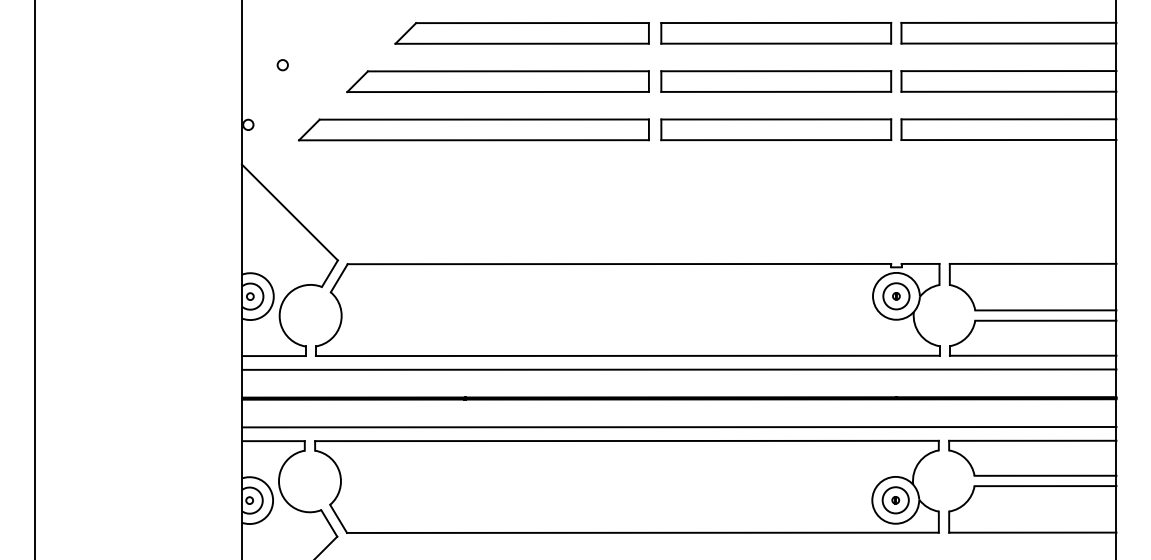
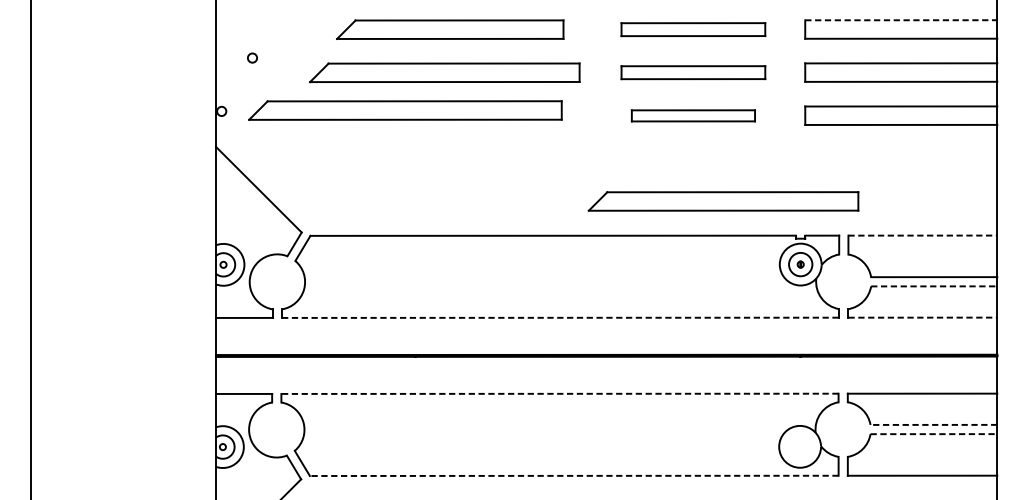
line: (1009, 22) -> (901, 19), solid -> dashed
part: (521, 33) -> (449, 29), moved
part: (776, 33) -> (693, 29), size x0.7
part: (776, 81) -> (693, 72), size x0.7
part: (473, 129) -> (405, 110), moved
part: (776, 129) -> (693, 115), size x0.6
part: (809, 225) -> (723, 201), added
line: (1033, 263) -> (923, 235), solid -> dashed
line: (1045, 320) -> (933, 286), solid -> dashed
line: (627, 355) -> (560, 317), solid -> dashed
line: (1033, 355) -> (923, 317), solid -> dashed
line: (678, 369) -> (606, 329), removed
line: (678, 427) -> (606, 381), removed
line: (626, 440) -> (559, 393), solid -> dashed
line: (1045, 475) -> (933, 424), solid -> dashed
line: (1045, 486) -> (933, 434), solid -> dashed
part: (895, 500) -> (799, 446), removed
line: (642, 532) -> (573, 475), solid -> dashed

